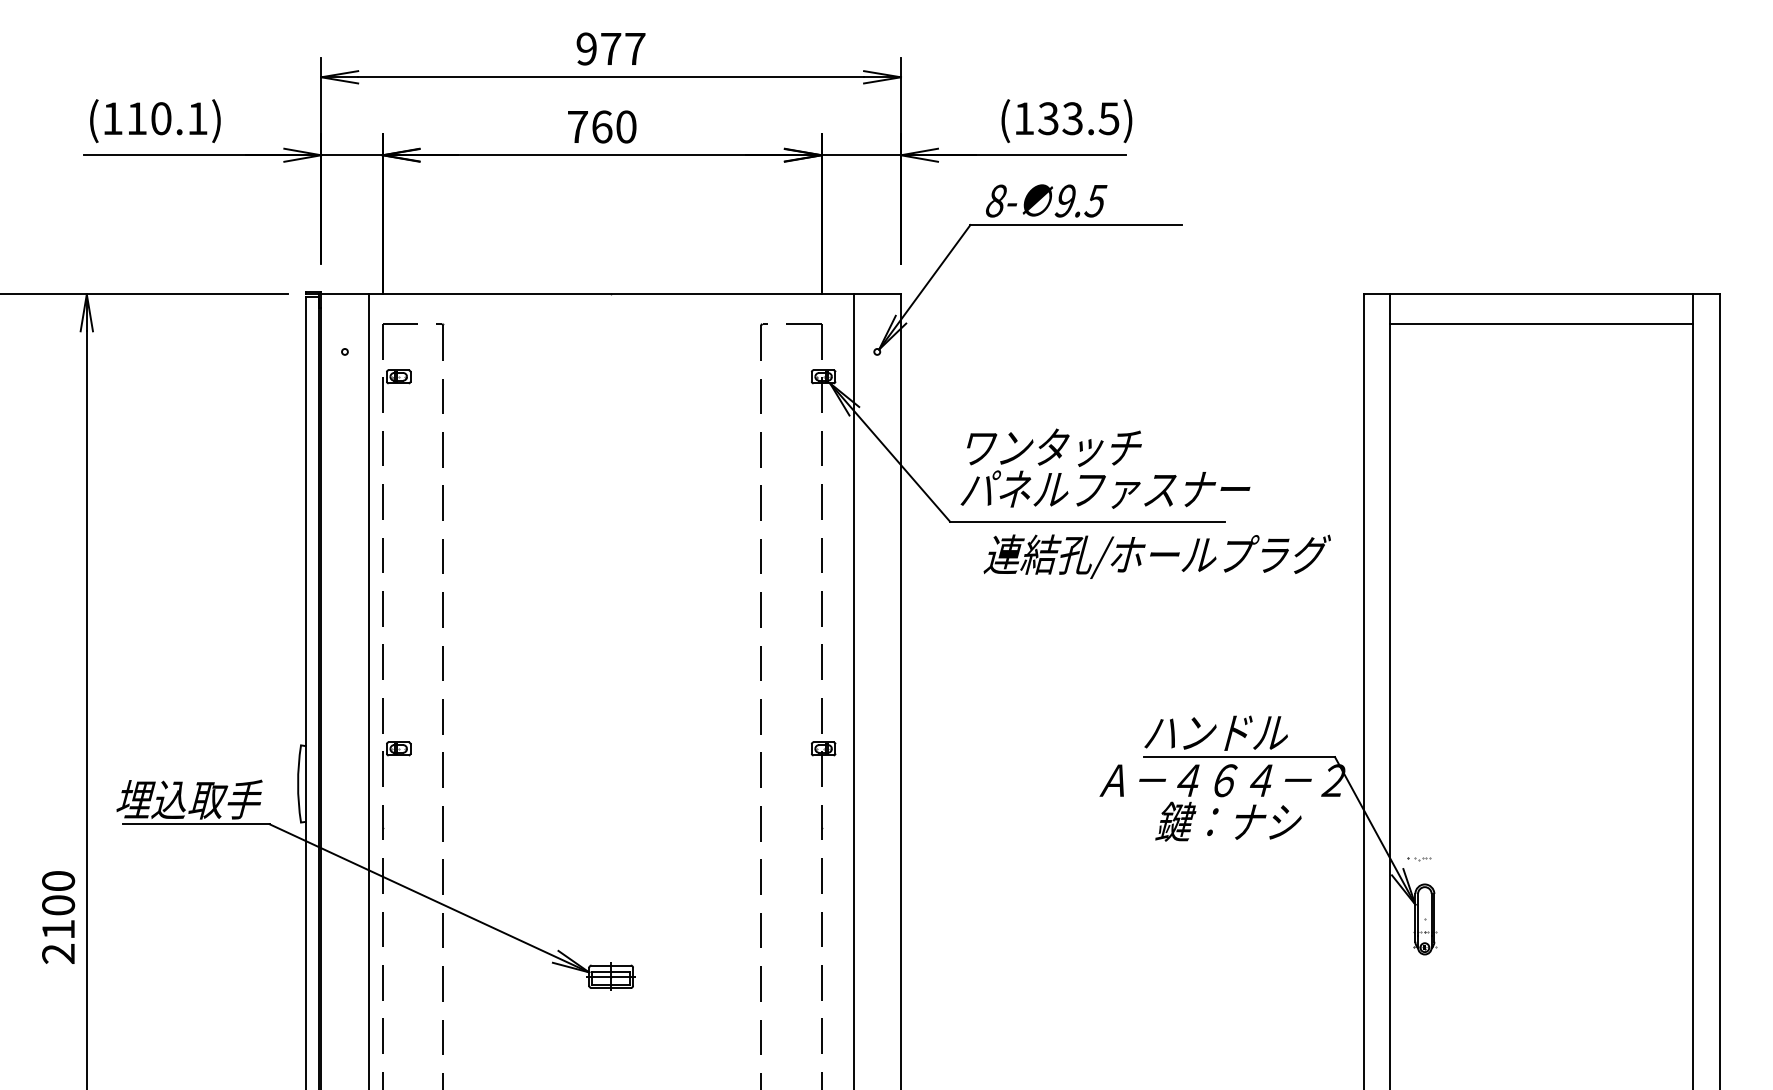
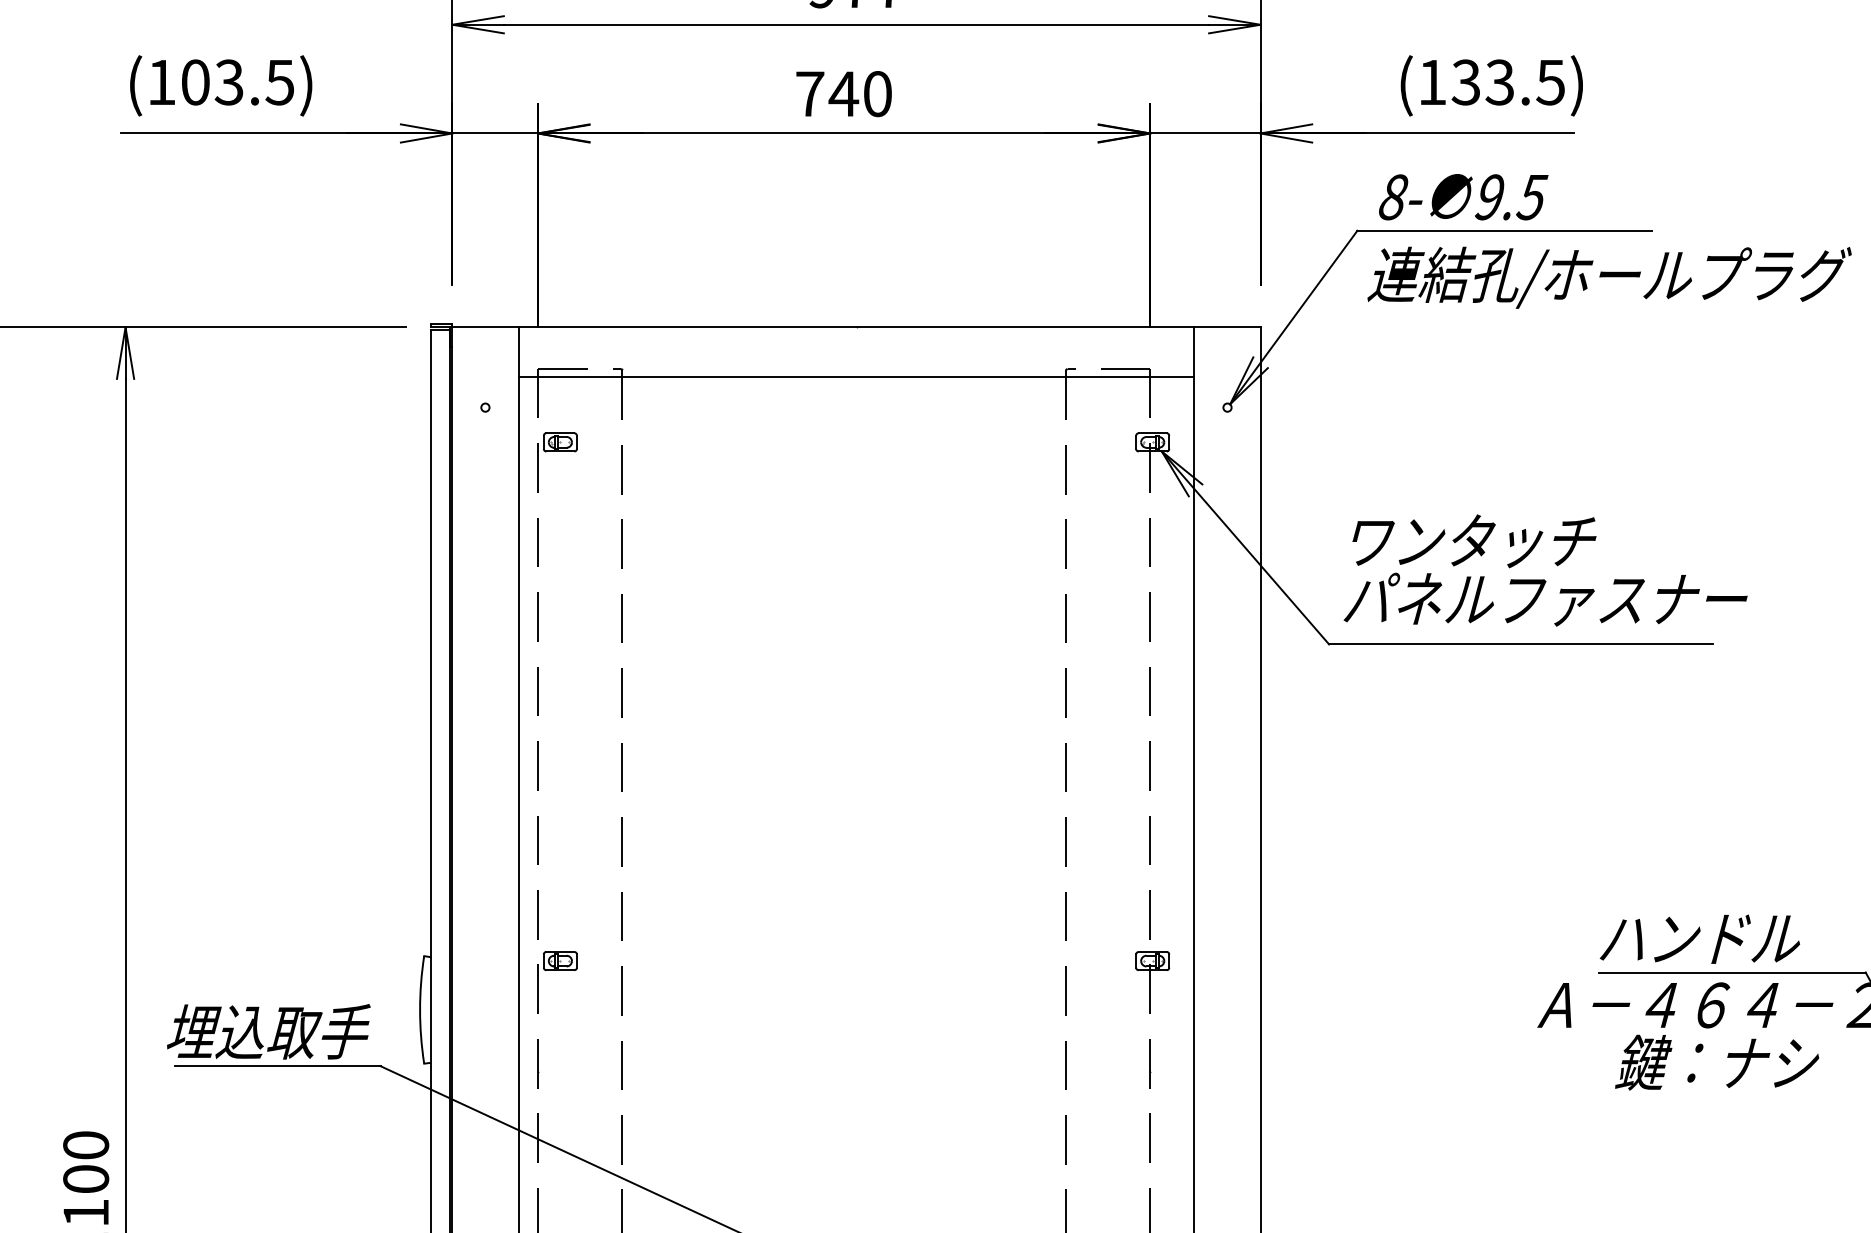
text: (167, 118) -> (238, 82), (110.1) -> (103.5)
text: (601, 126) -> (843, 93), 760 -> 740
line: (610, 329) -> (855, 376), added
text: (1156, 556) -> (1608, 277), moved

